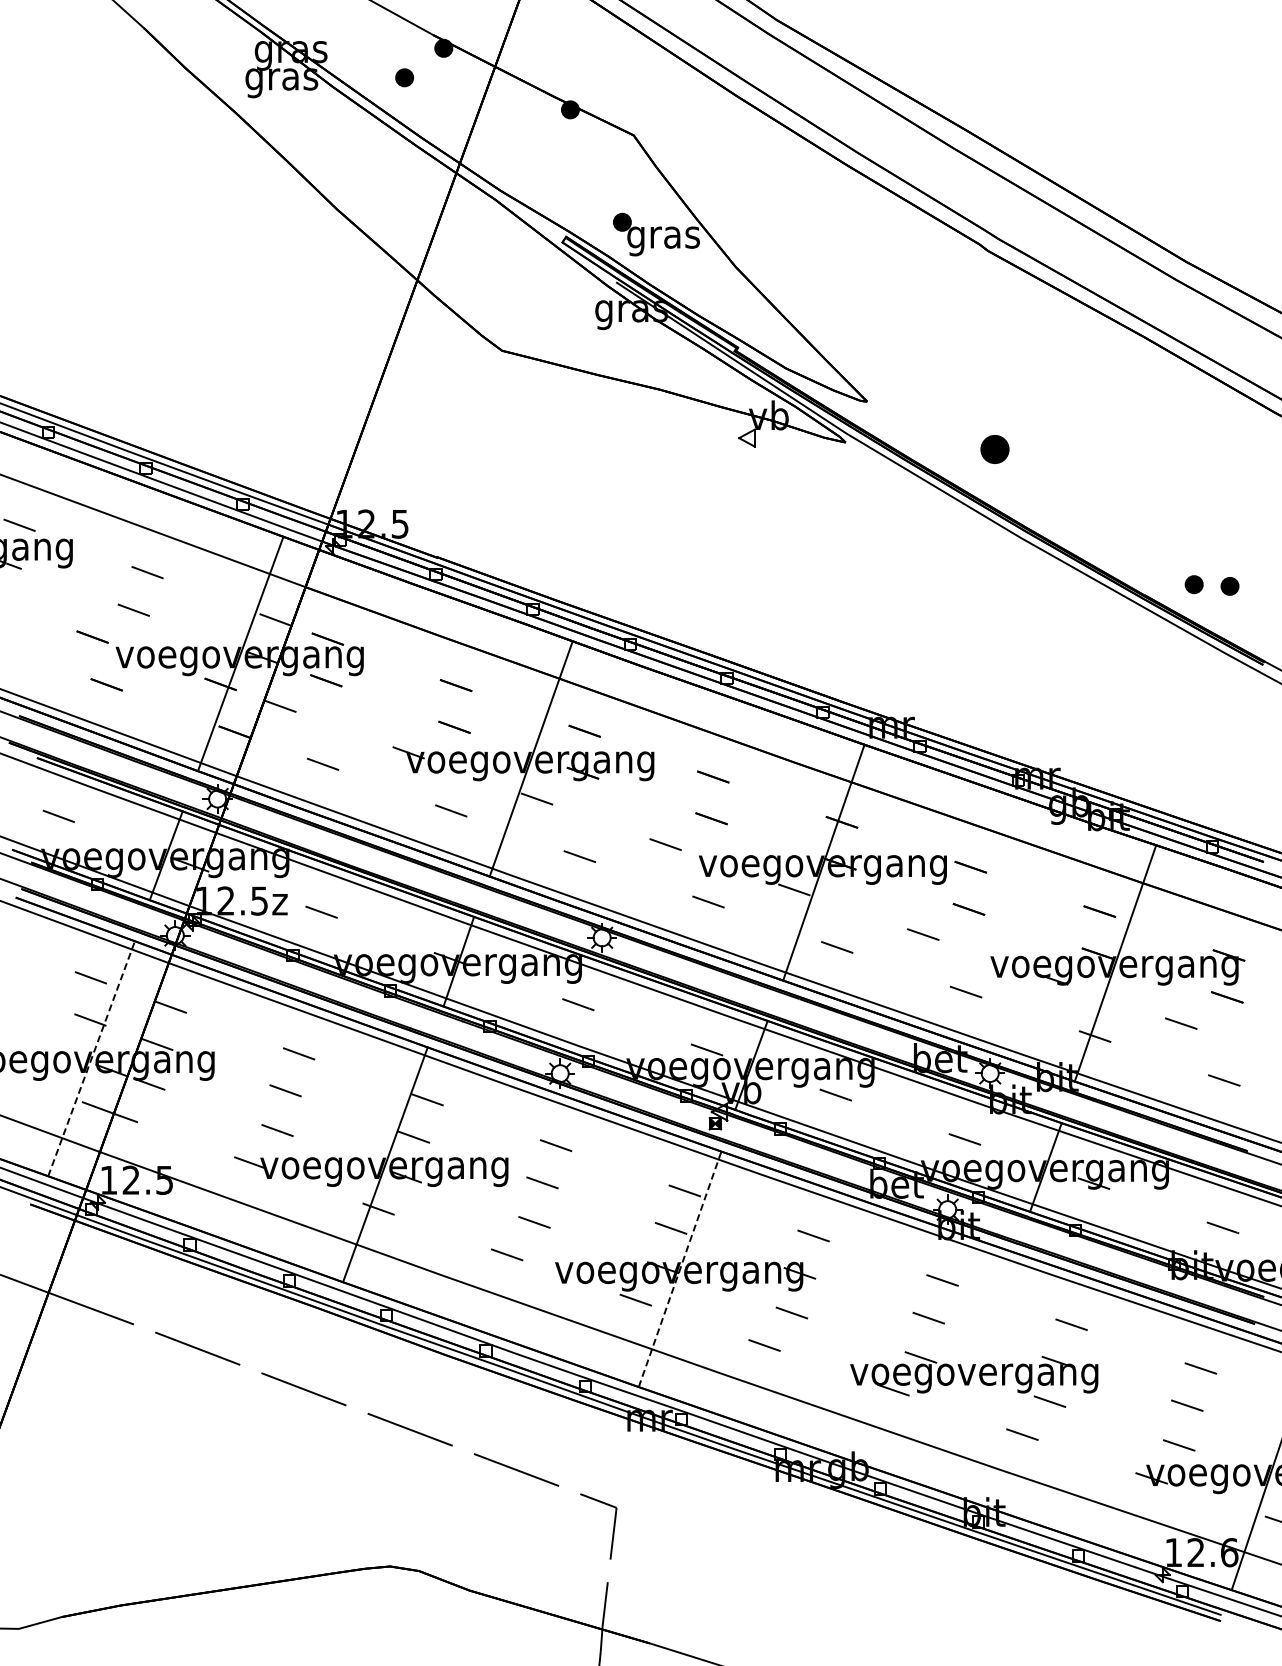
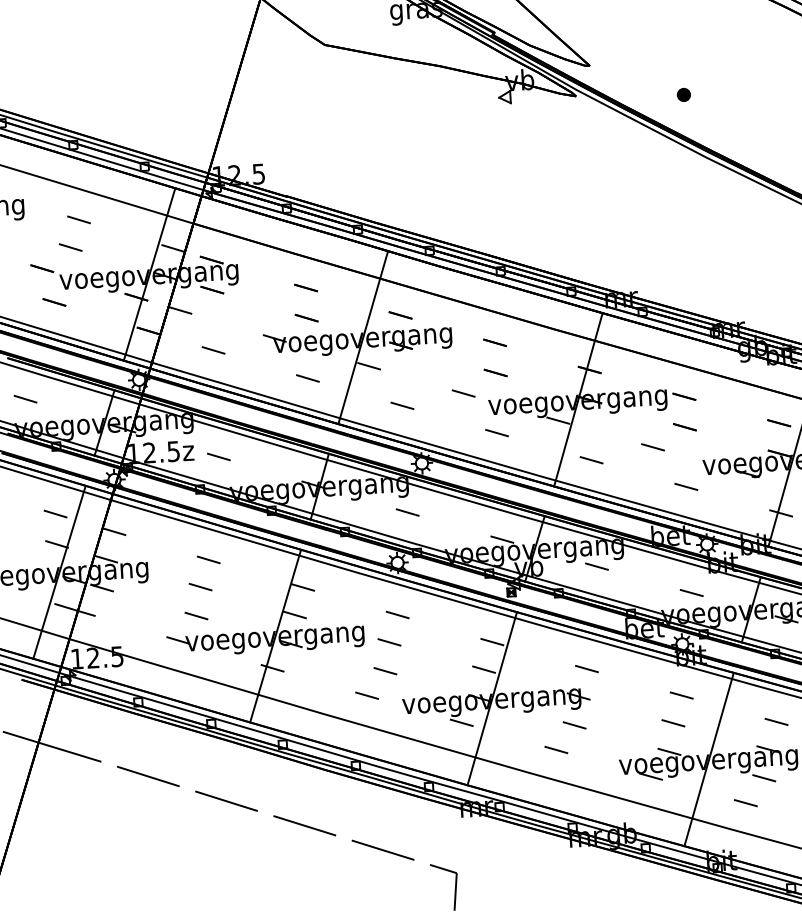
part: (994, 449) -> (683, 94), size x0.62
line: (91, 1058) -> (59, 572), dashed -> solid
line: (680, 1269) -> (492, 698), dashed -> solid
line: (974, 1371) -> (708, 759), added

